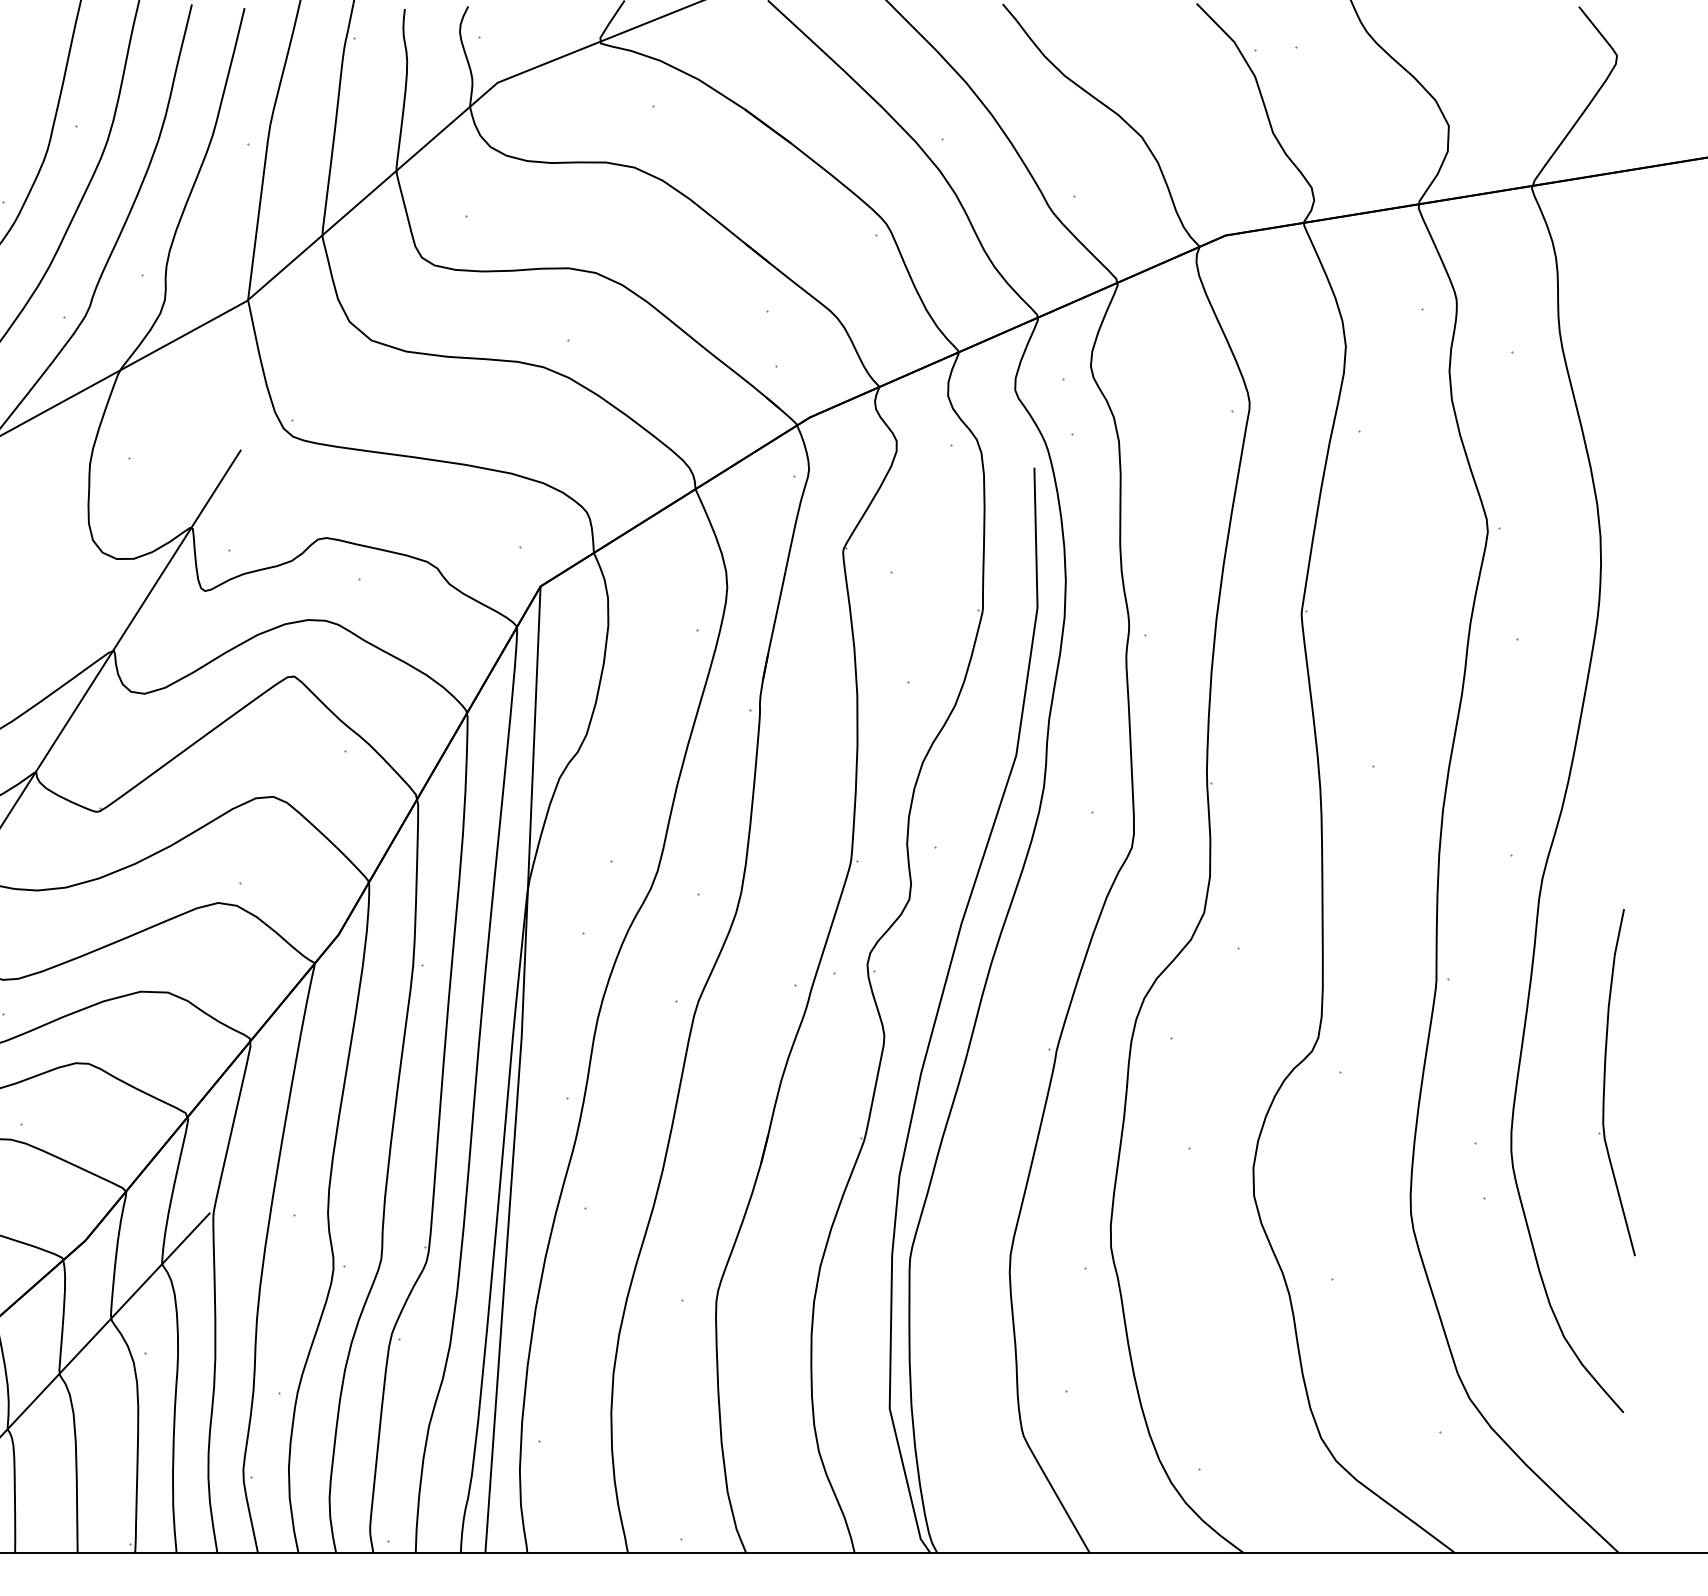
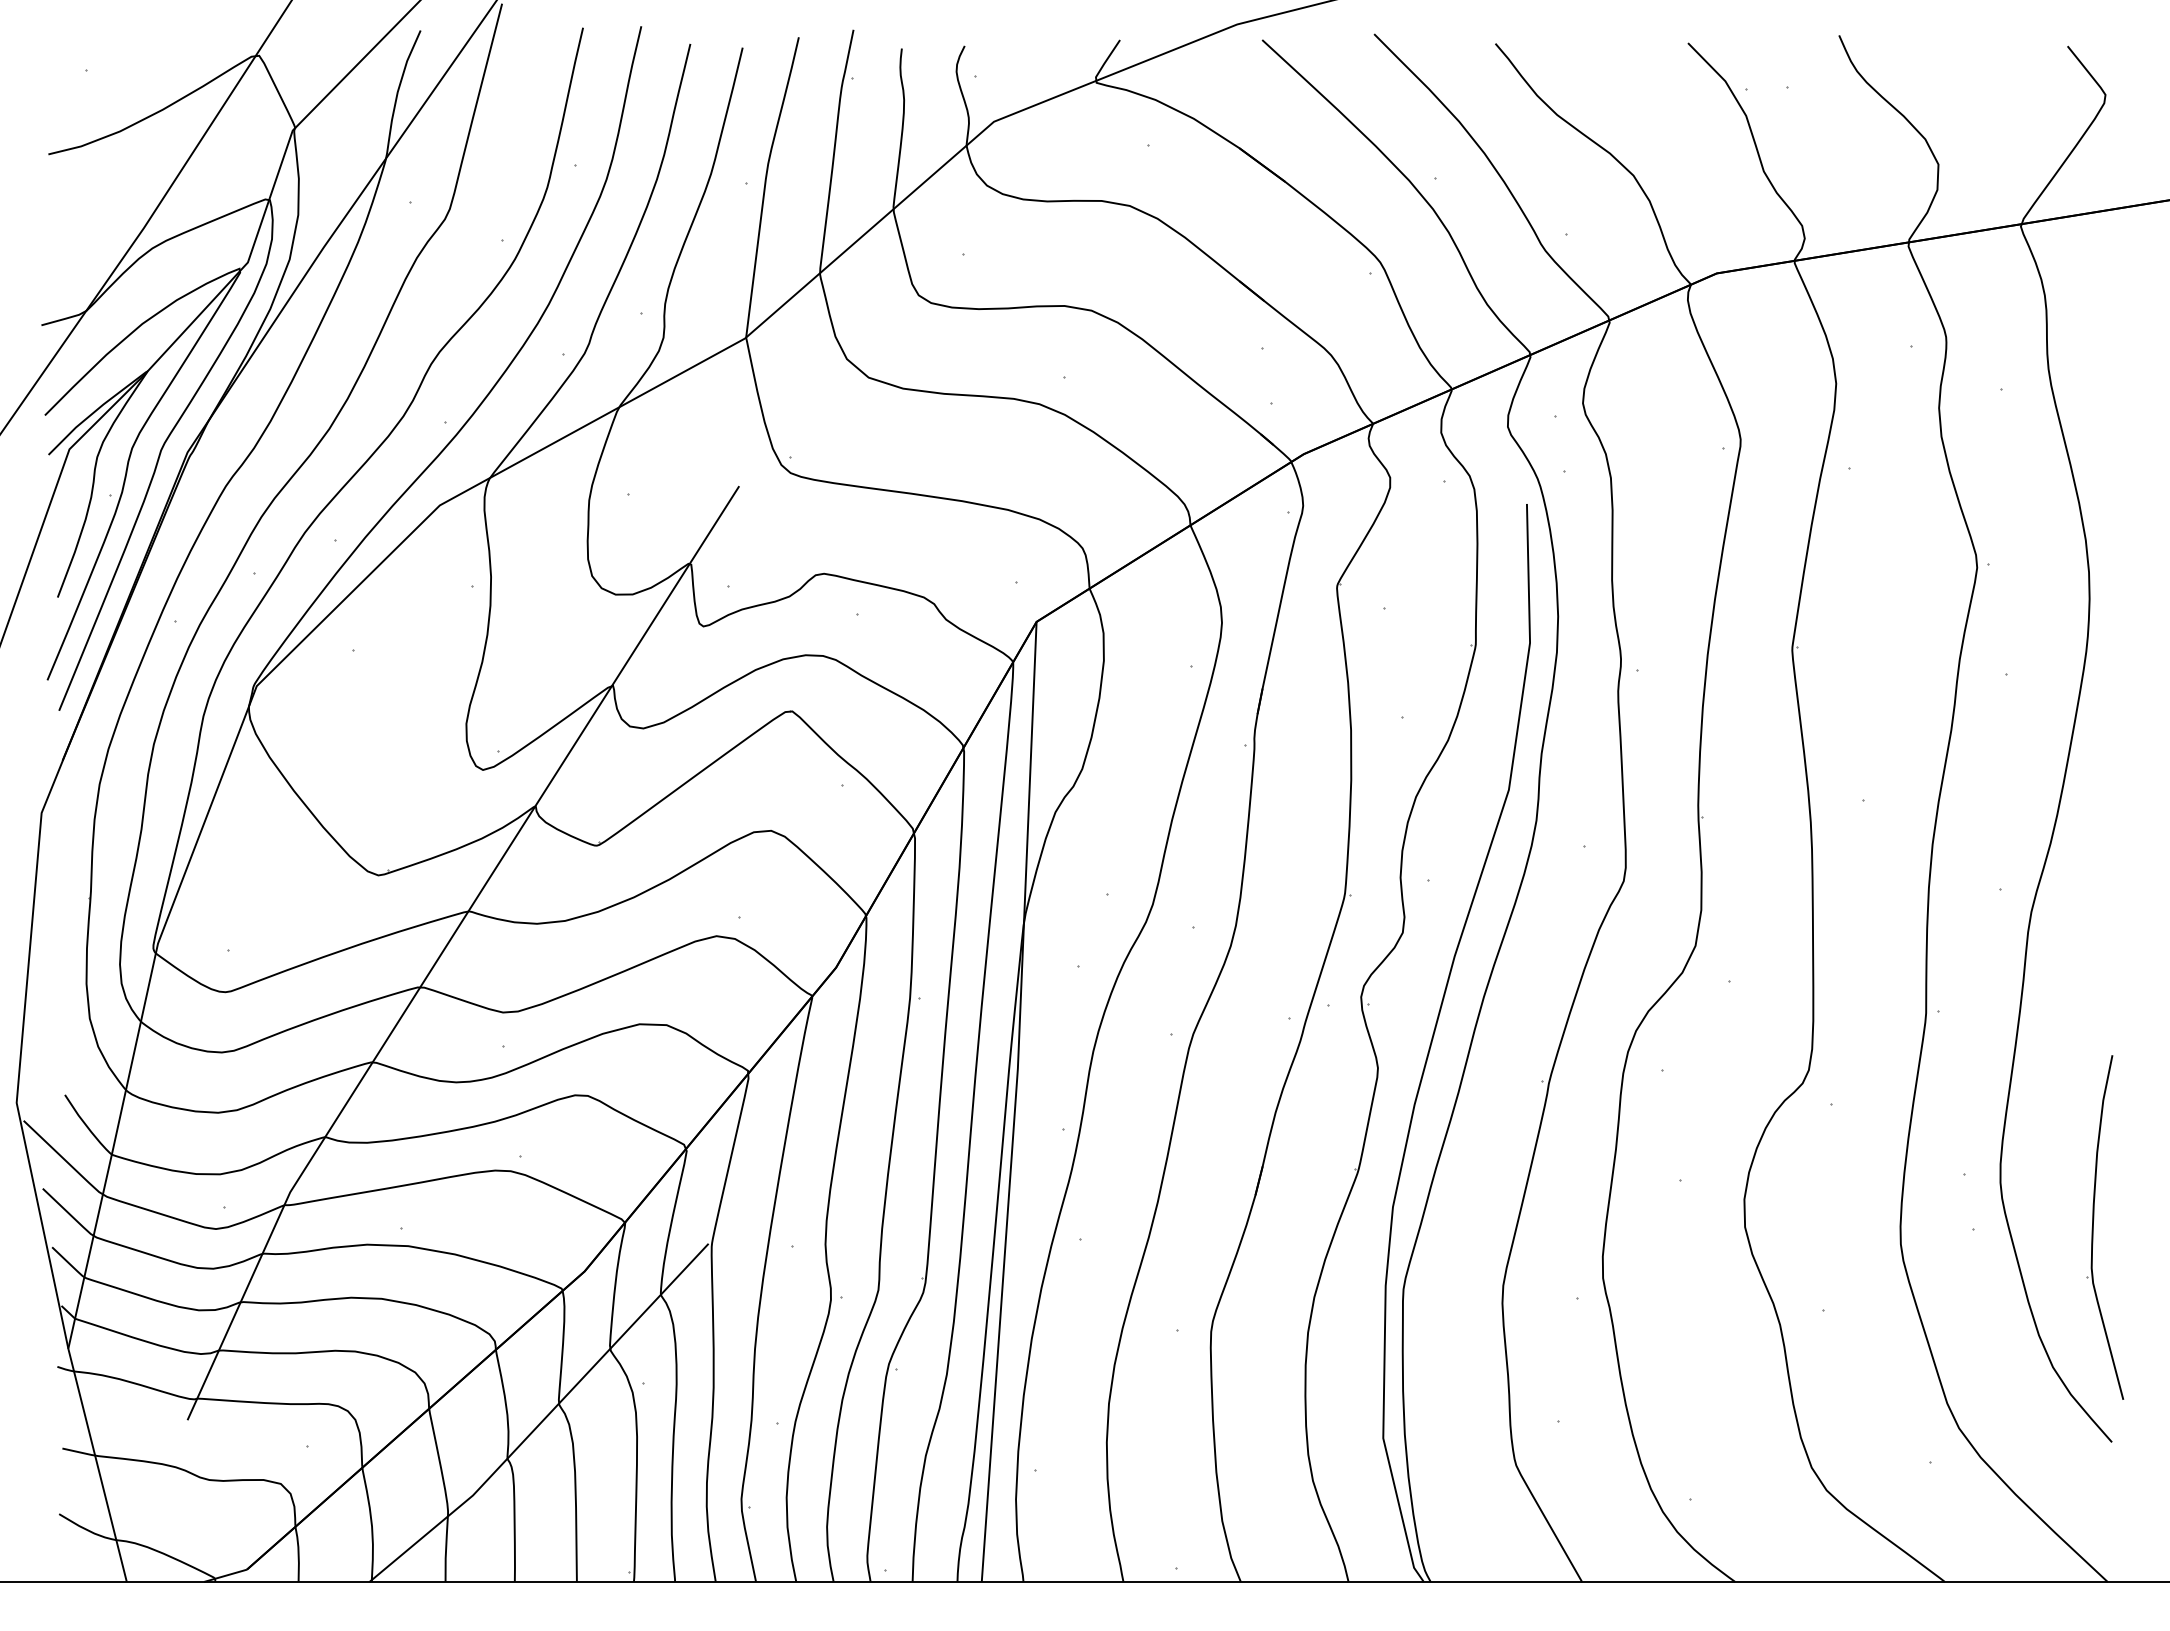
part: (1604, 1082) -> (2093, 1227), moved

